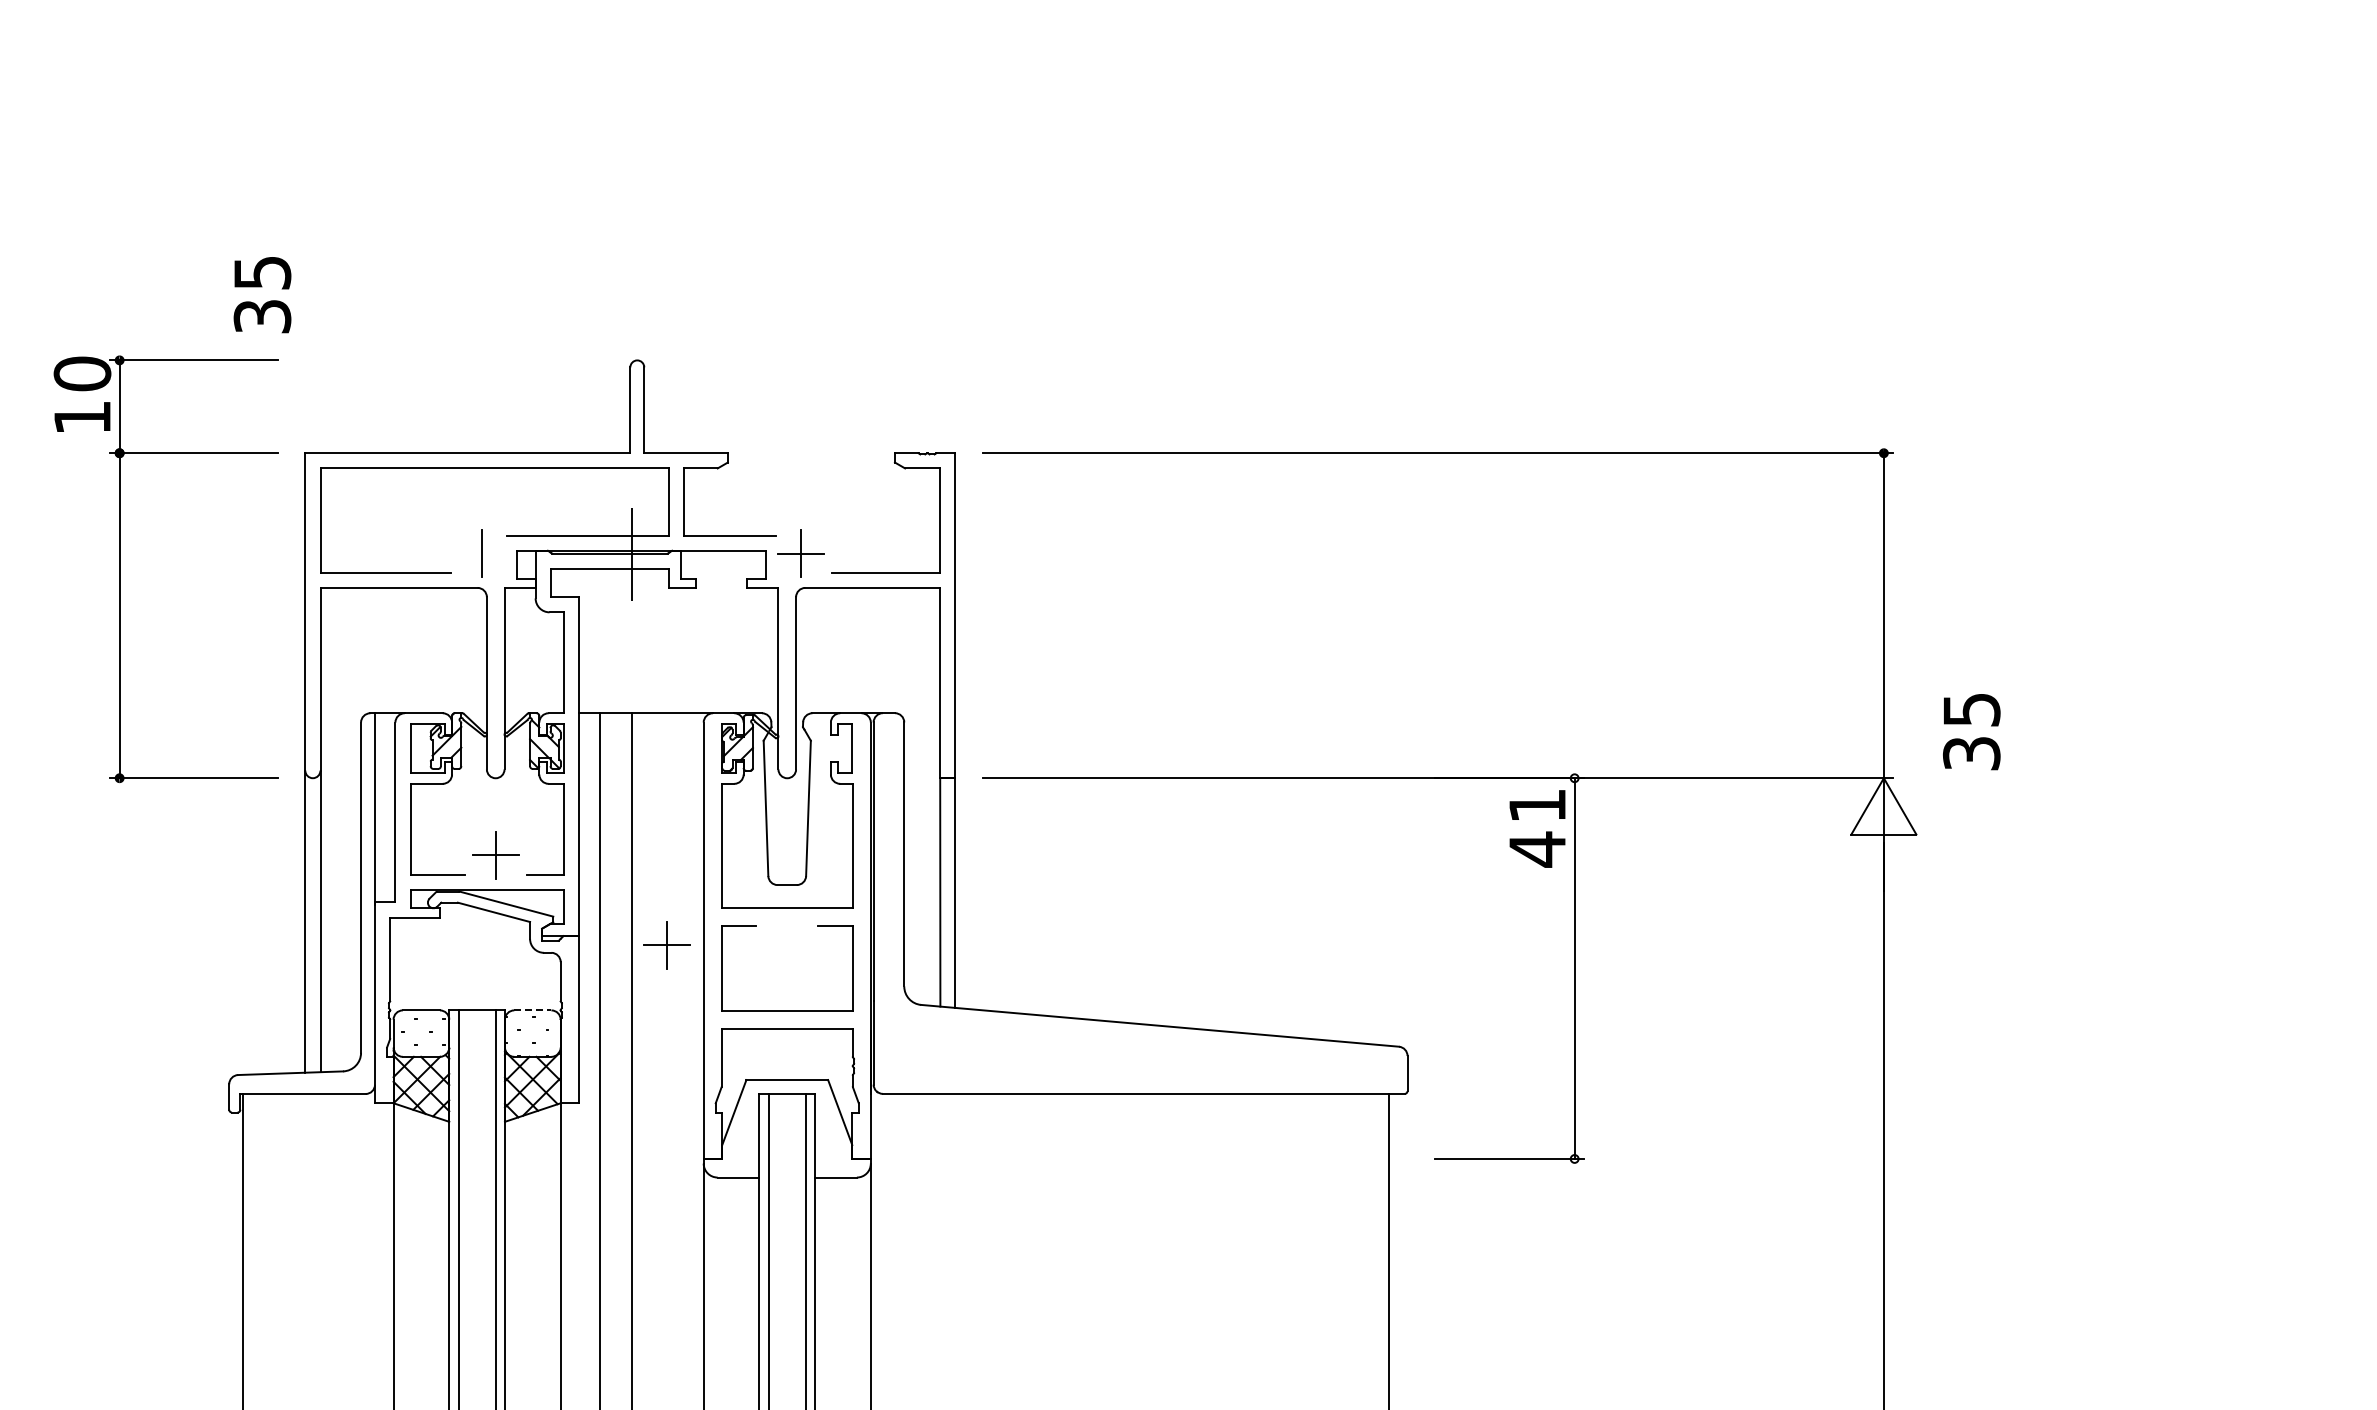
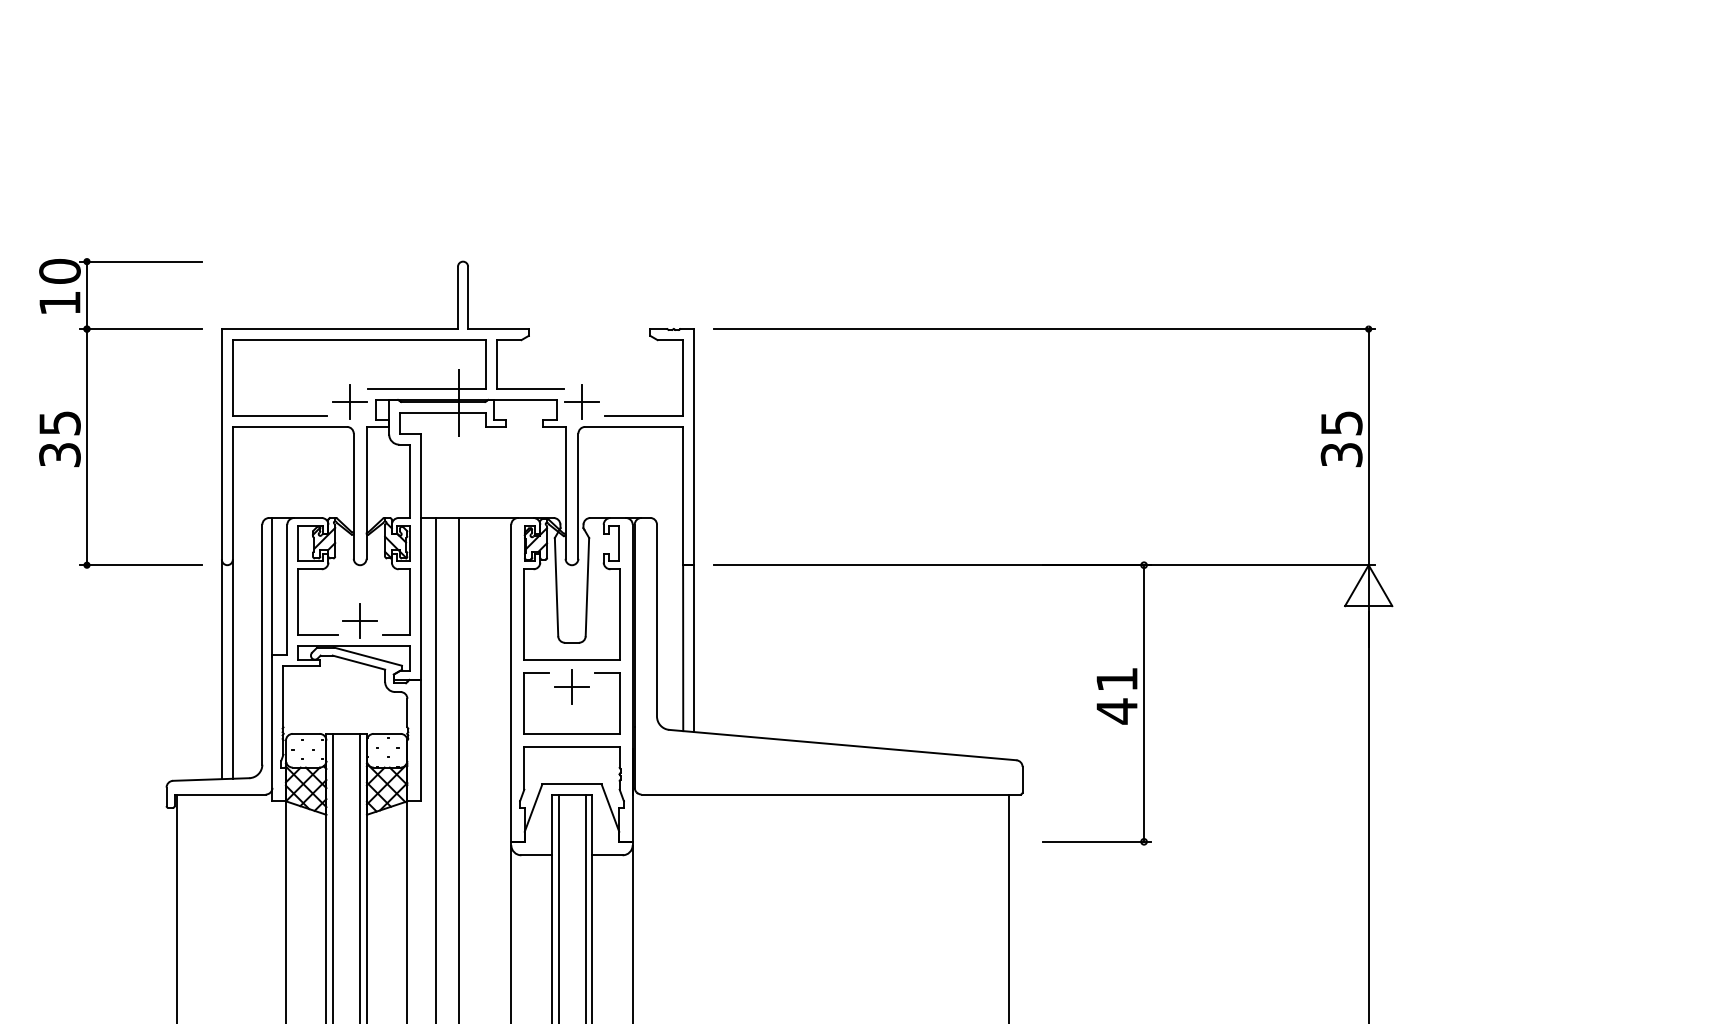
text: (262, 295) -> (59, 439), moved
line: (481, 553) -> (349, 401), added
text: (1971, 732) -> (1341, 439), moved
text: (1537, 828) -> (1117, 696), moved
part: (666, 945) -> (571, 686), moved
line: (532, 1010) -> (386, 733), dashed -> solid

